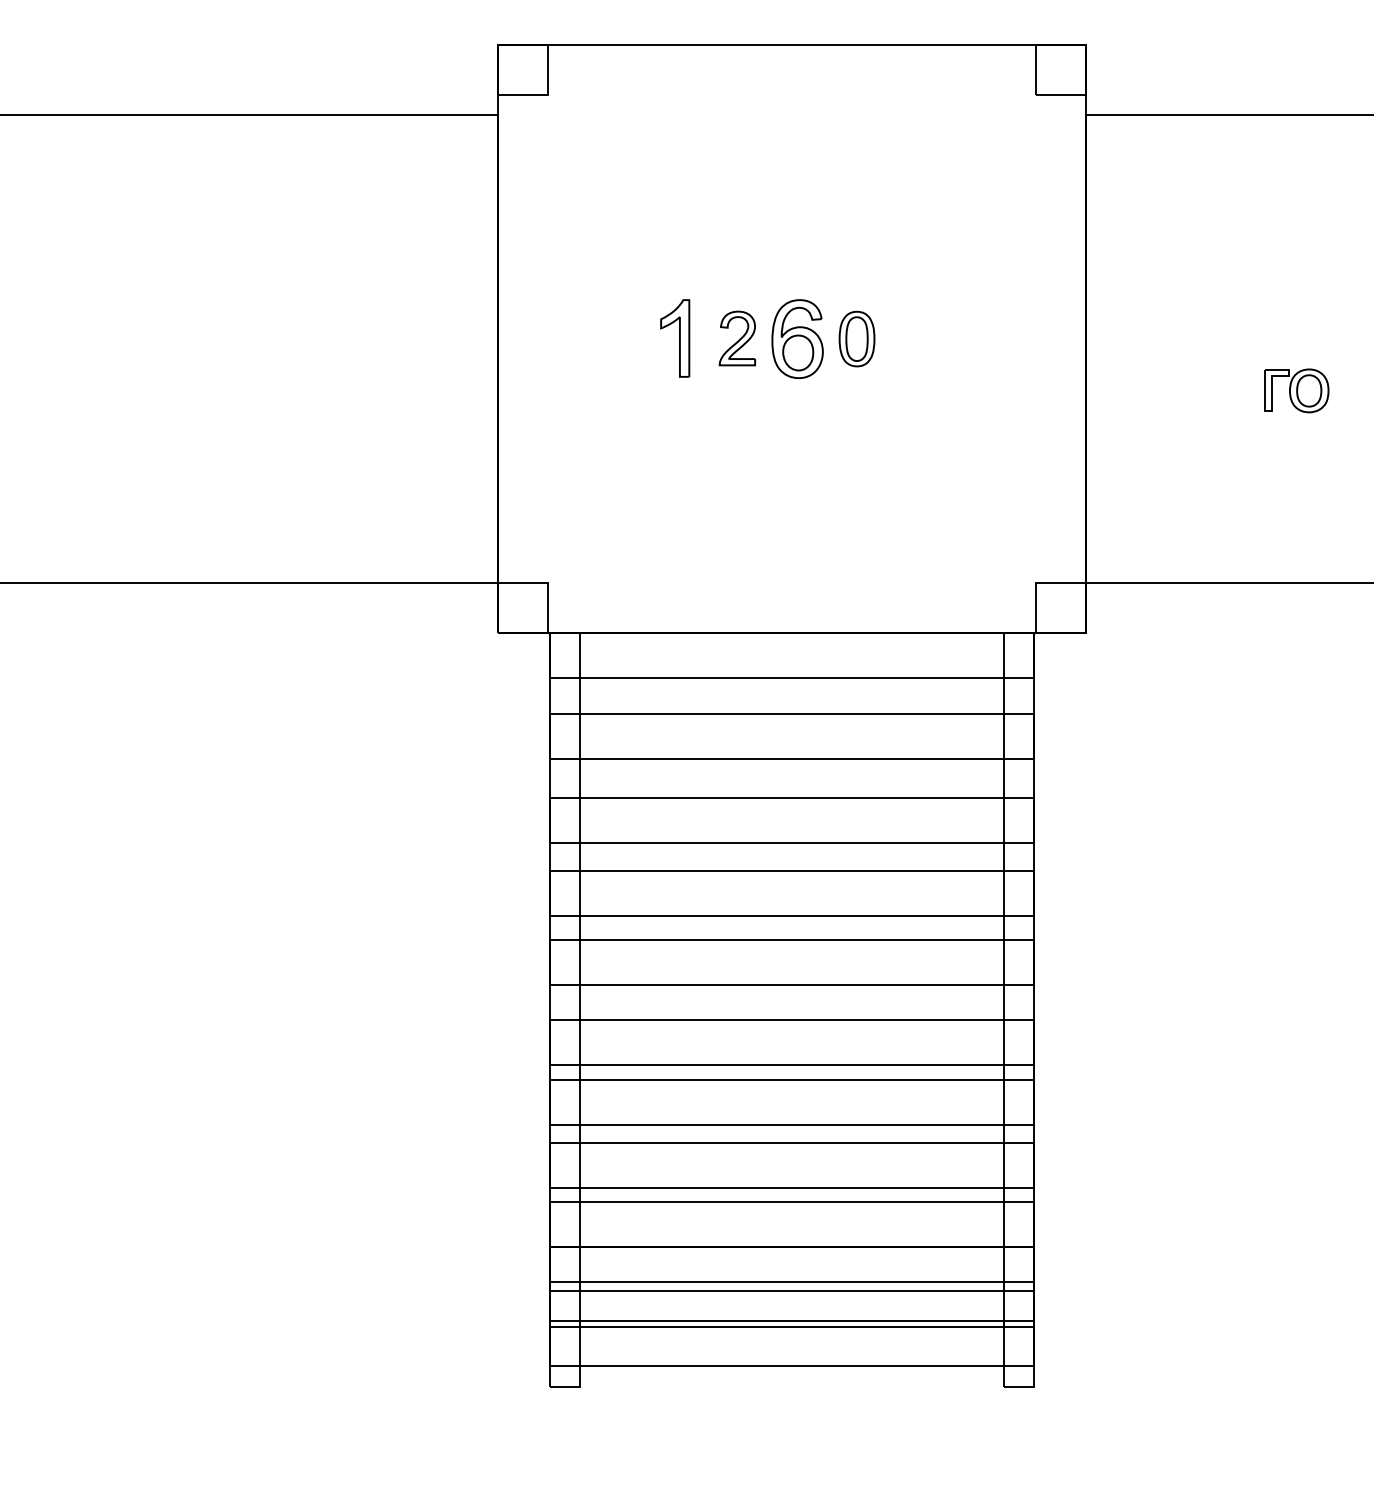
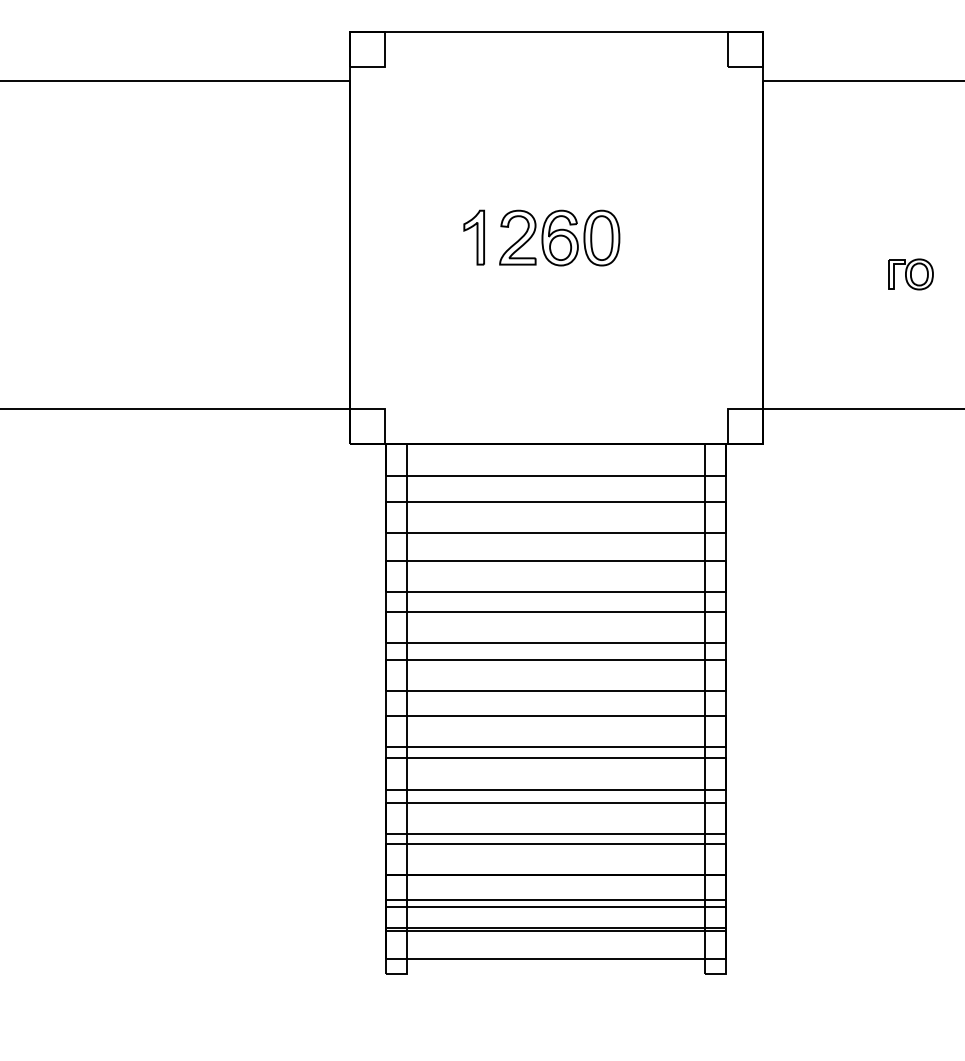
part: (737, 338) -> (517, 237), size x1.43
part: (856, 338) -> (601, 237), size x1.43

